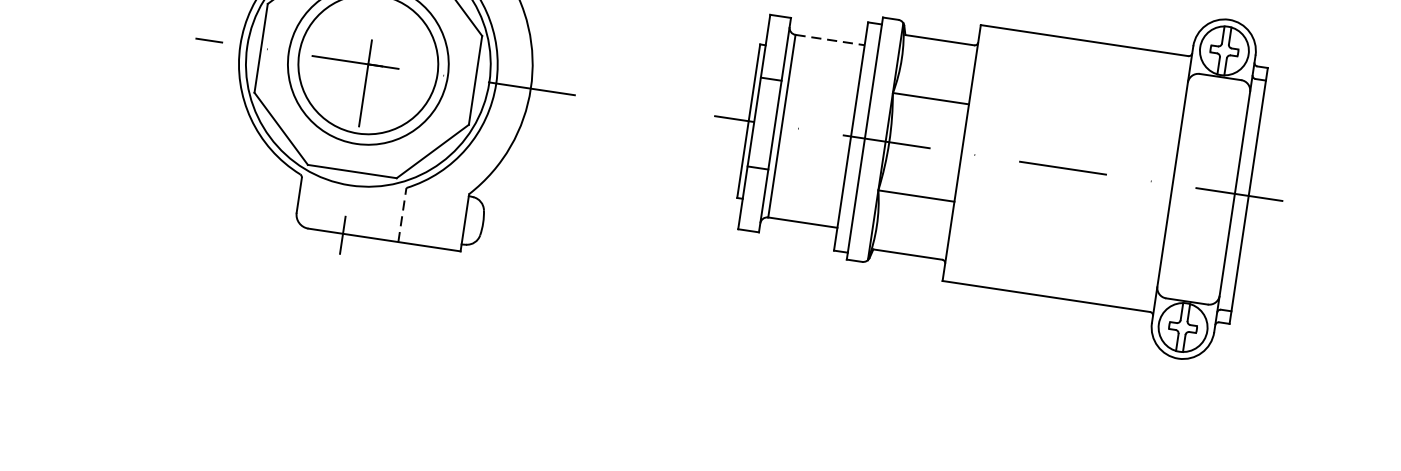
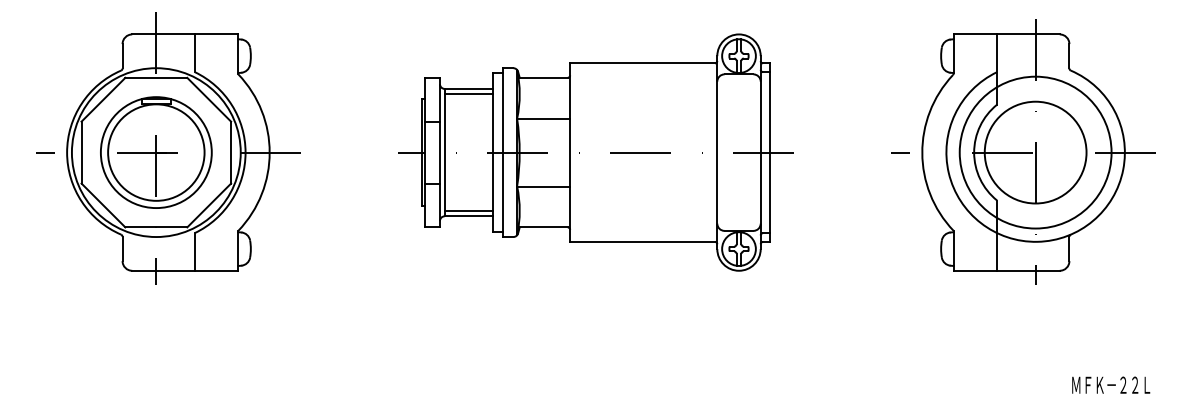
line: (831, 39) -> (469, 88), dashed -> solid
line: (828, 47) -> (468, 94), added
line: (401, 214) -> (194, 251), dashed -> solid
line: (803, 214) -> (468, 210), added

